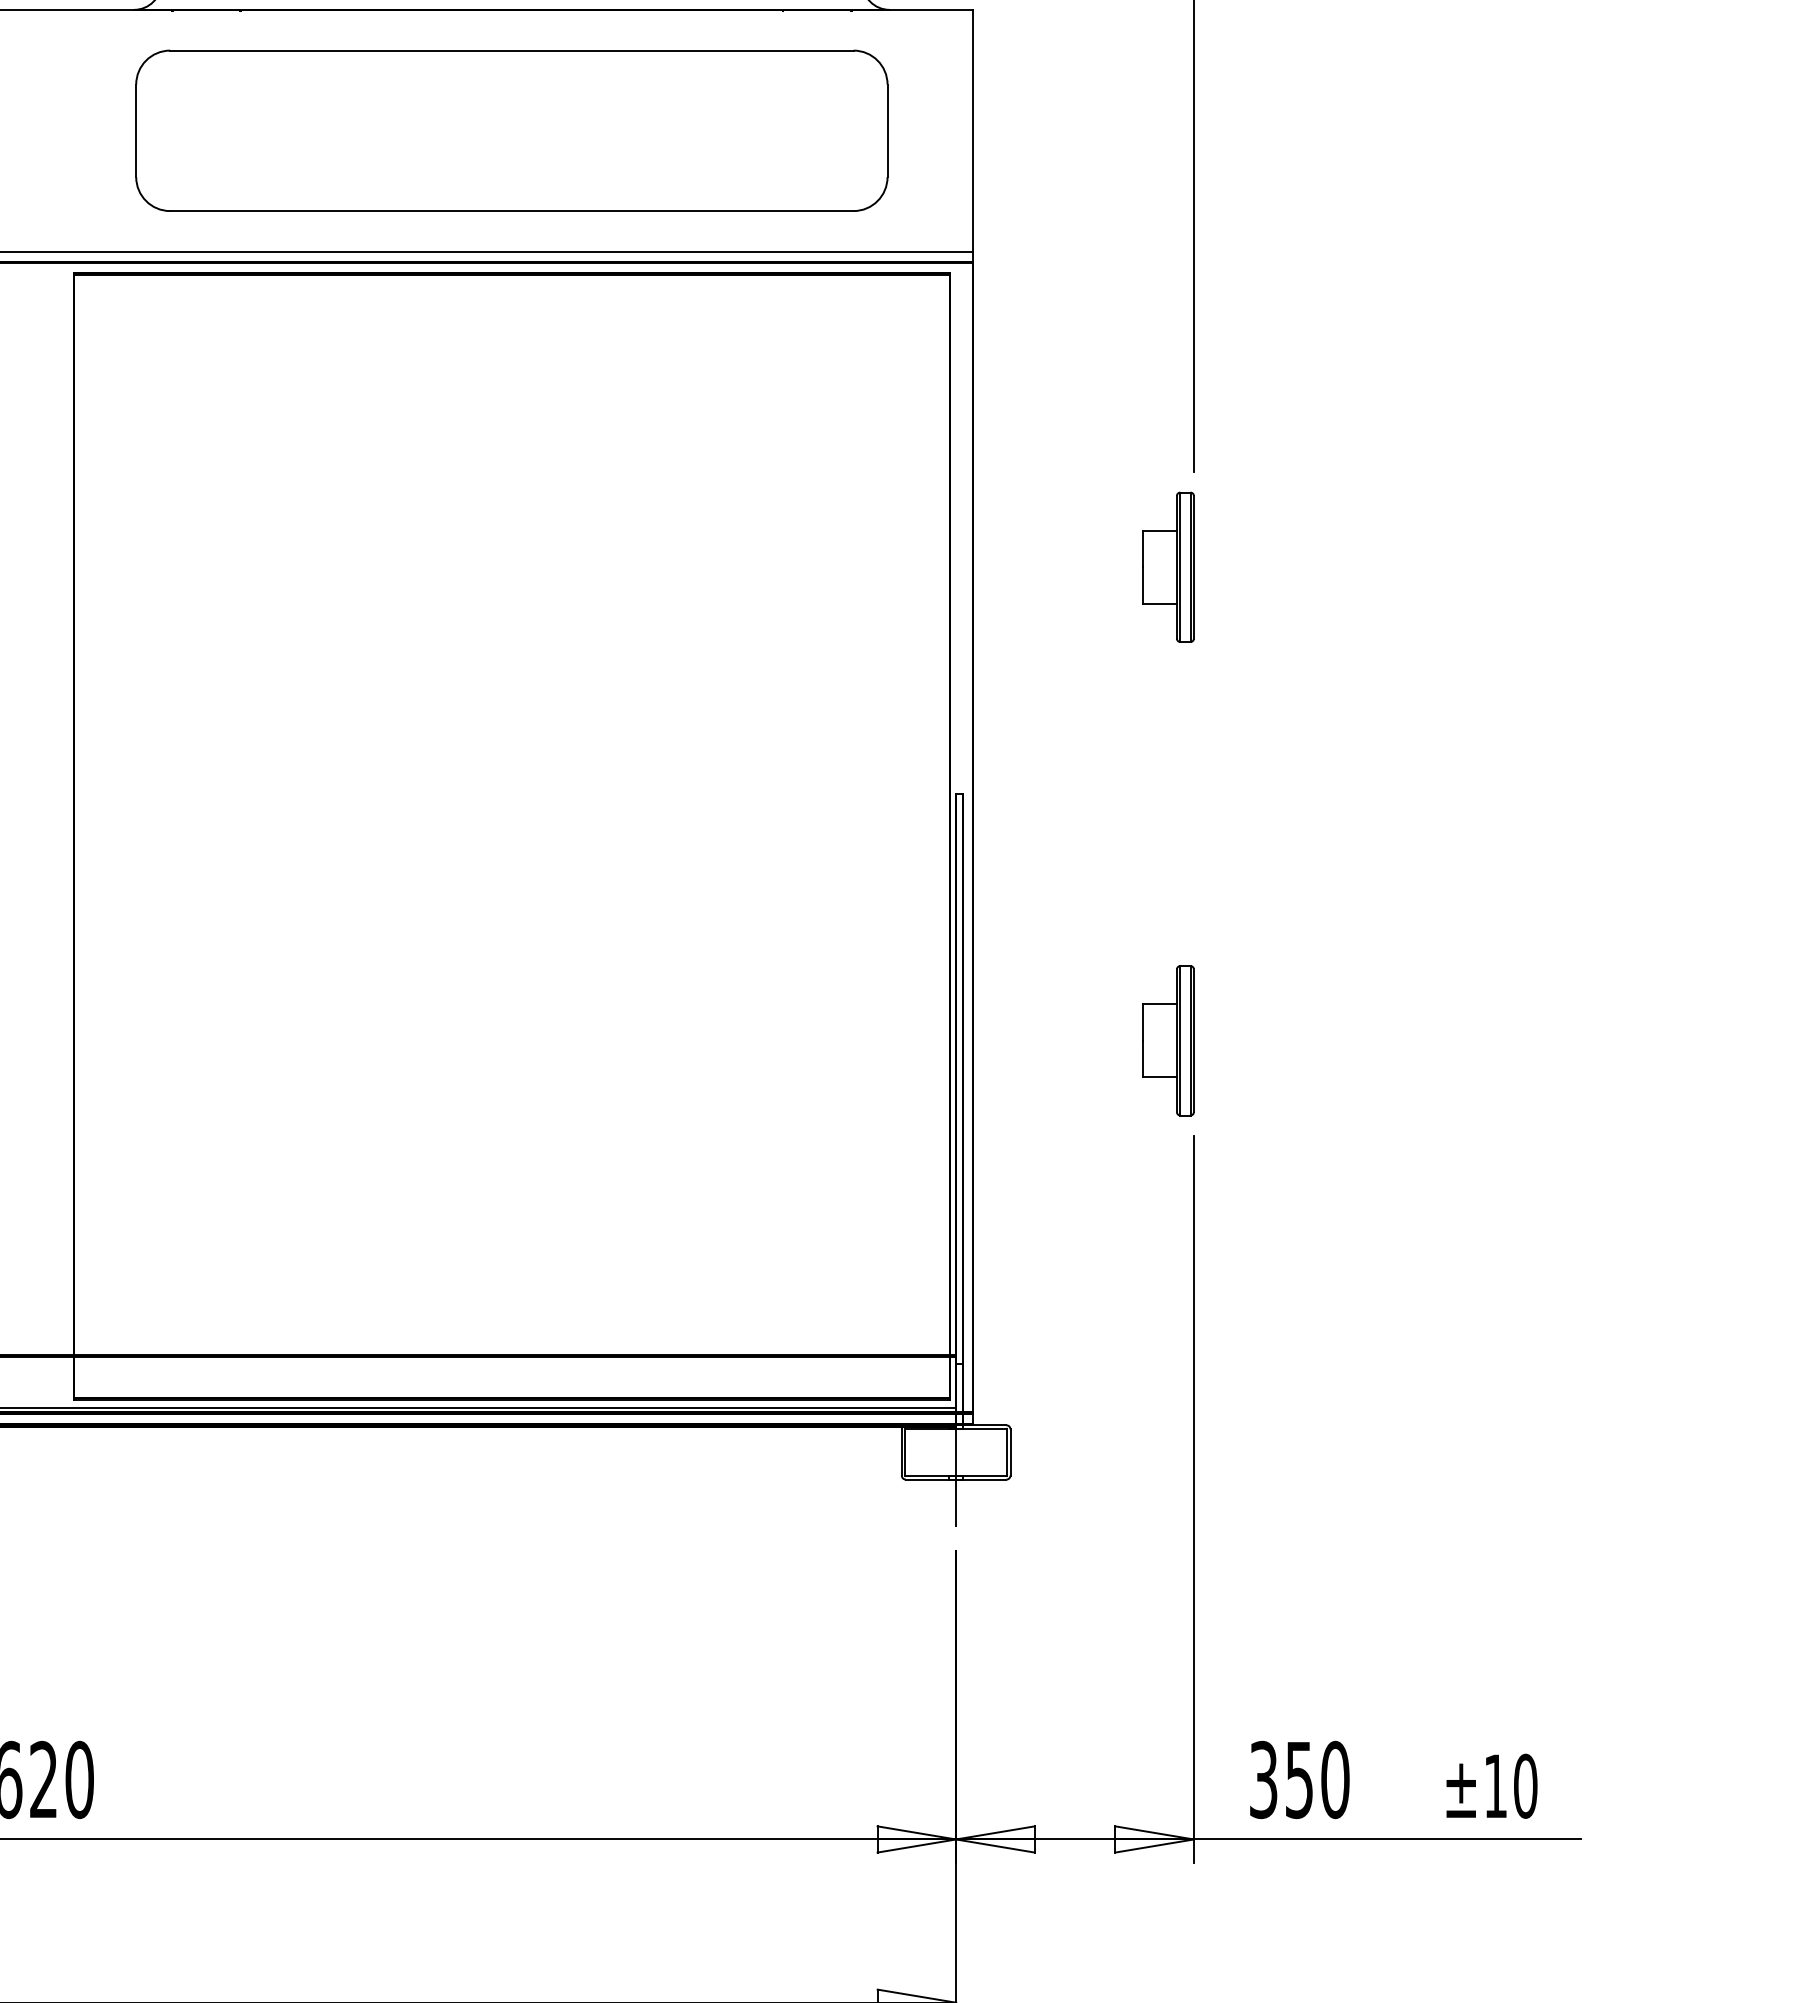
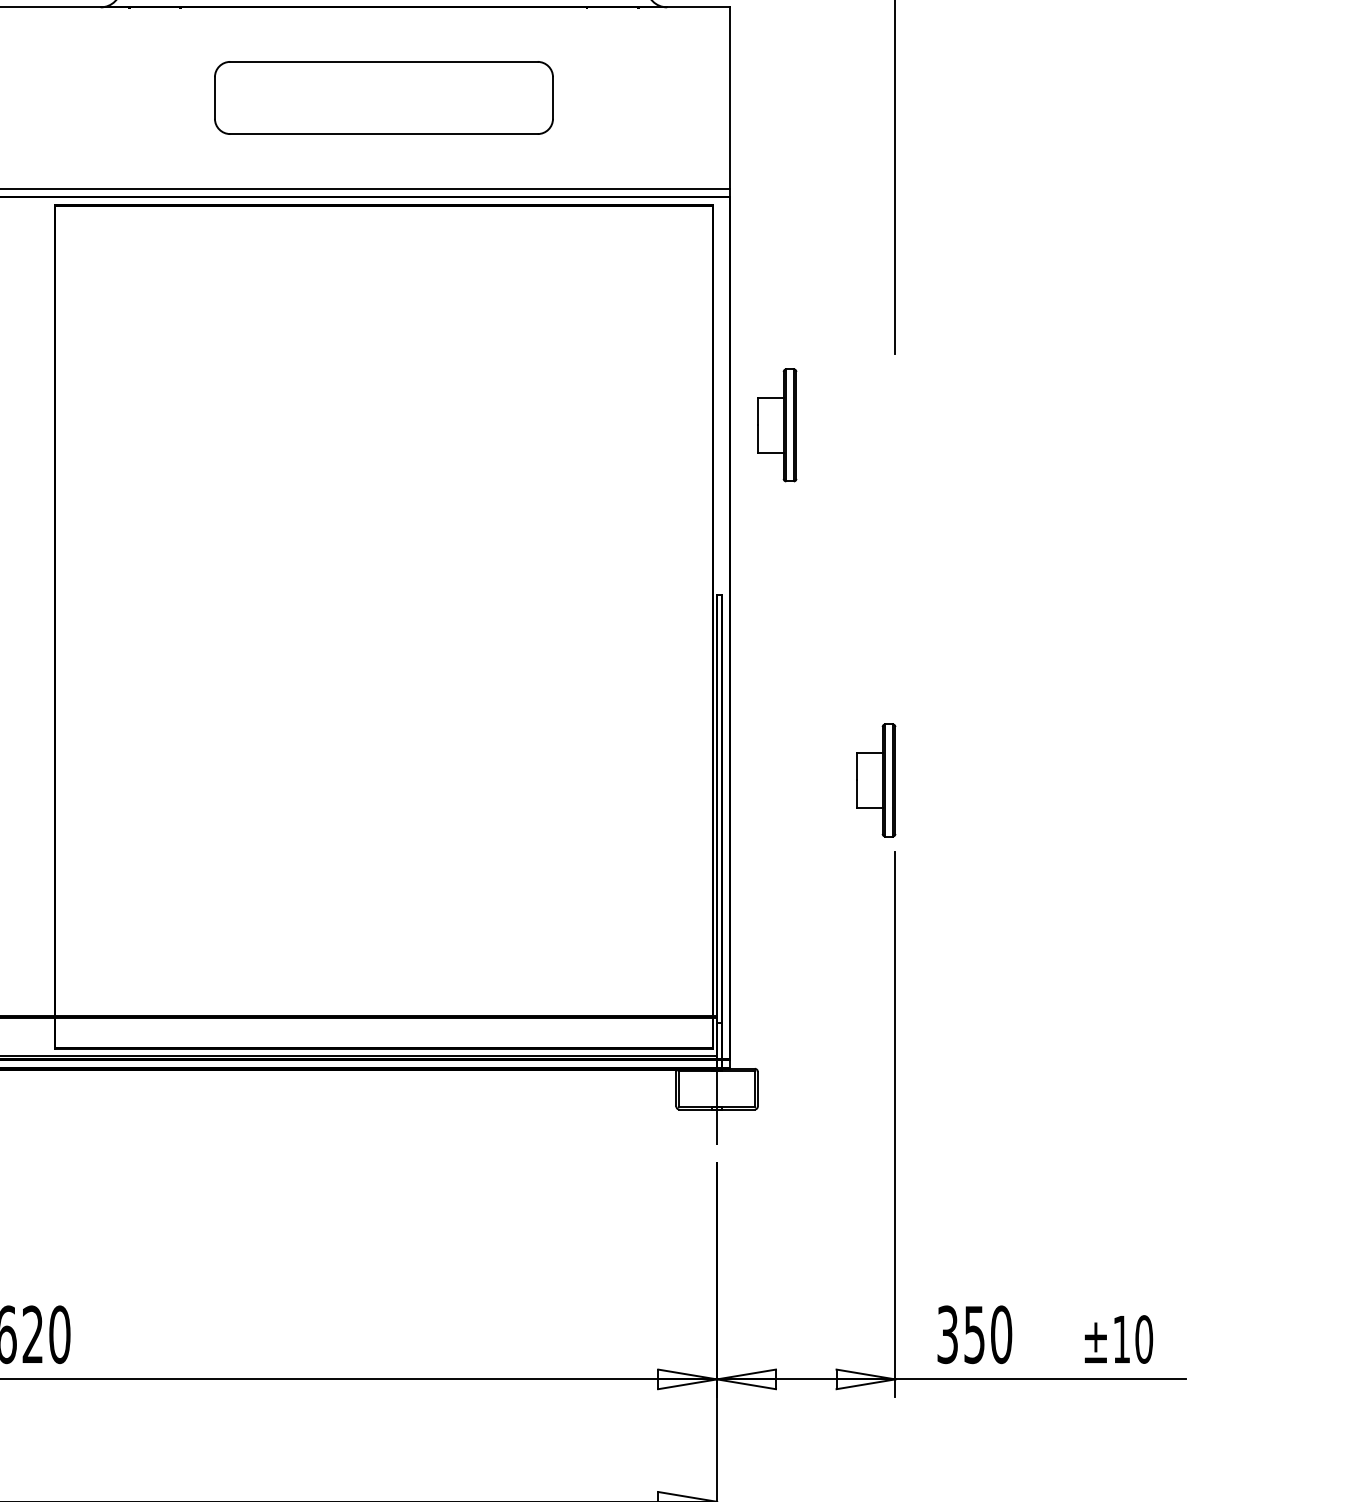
part: (511, 130) -> (383, 97), size x0.6
part: (1168, 566) -> (777, 424), moved

